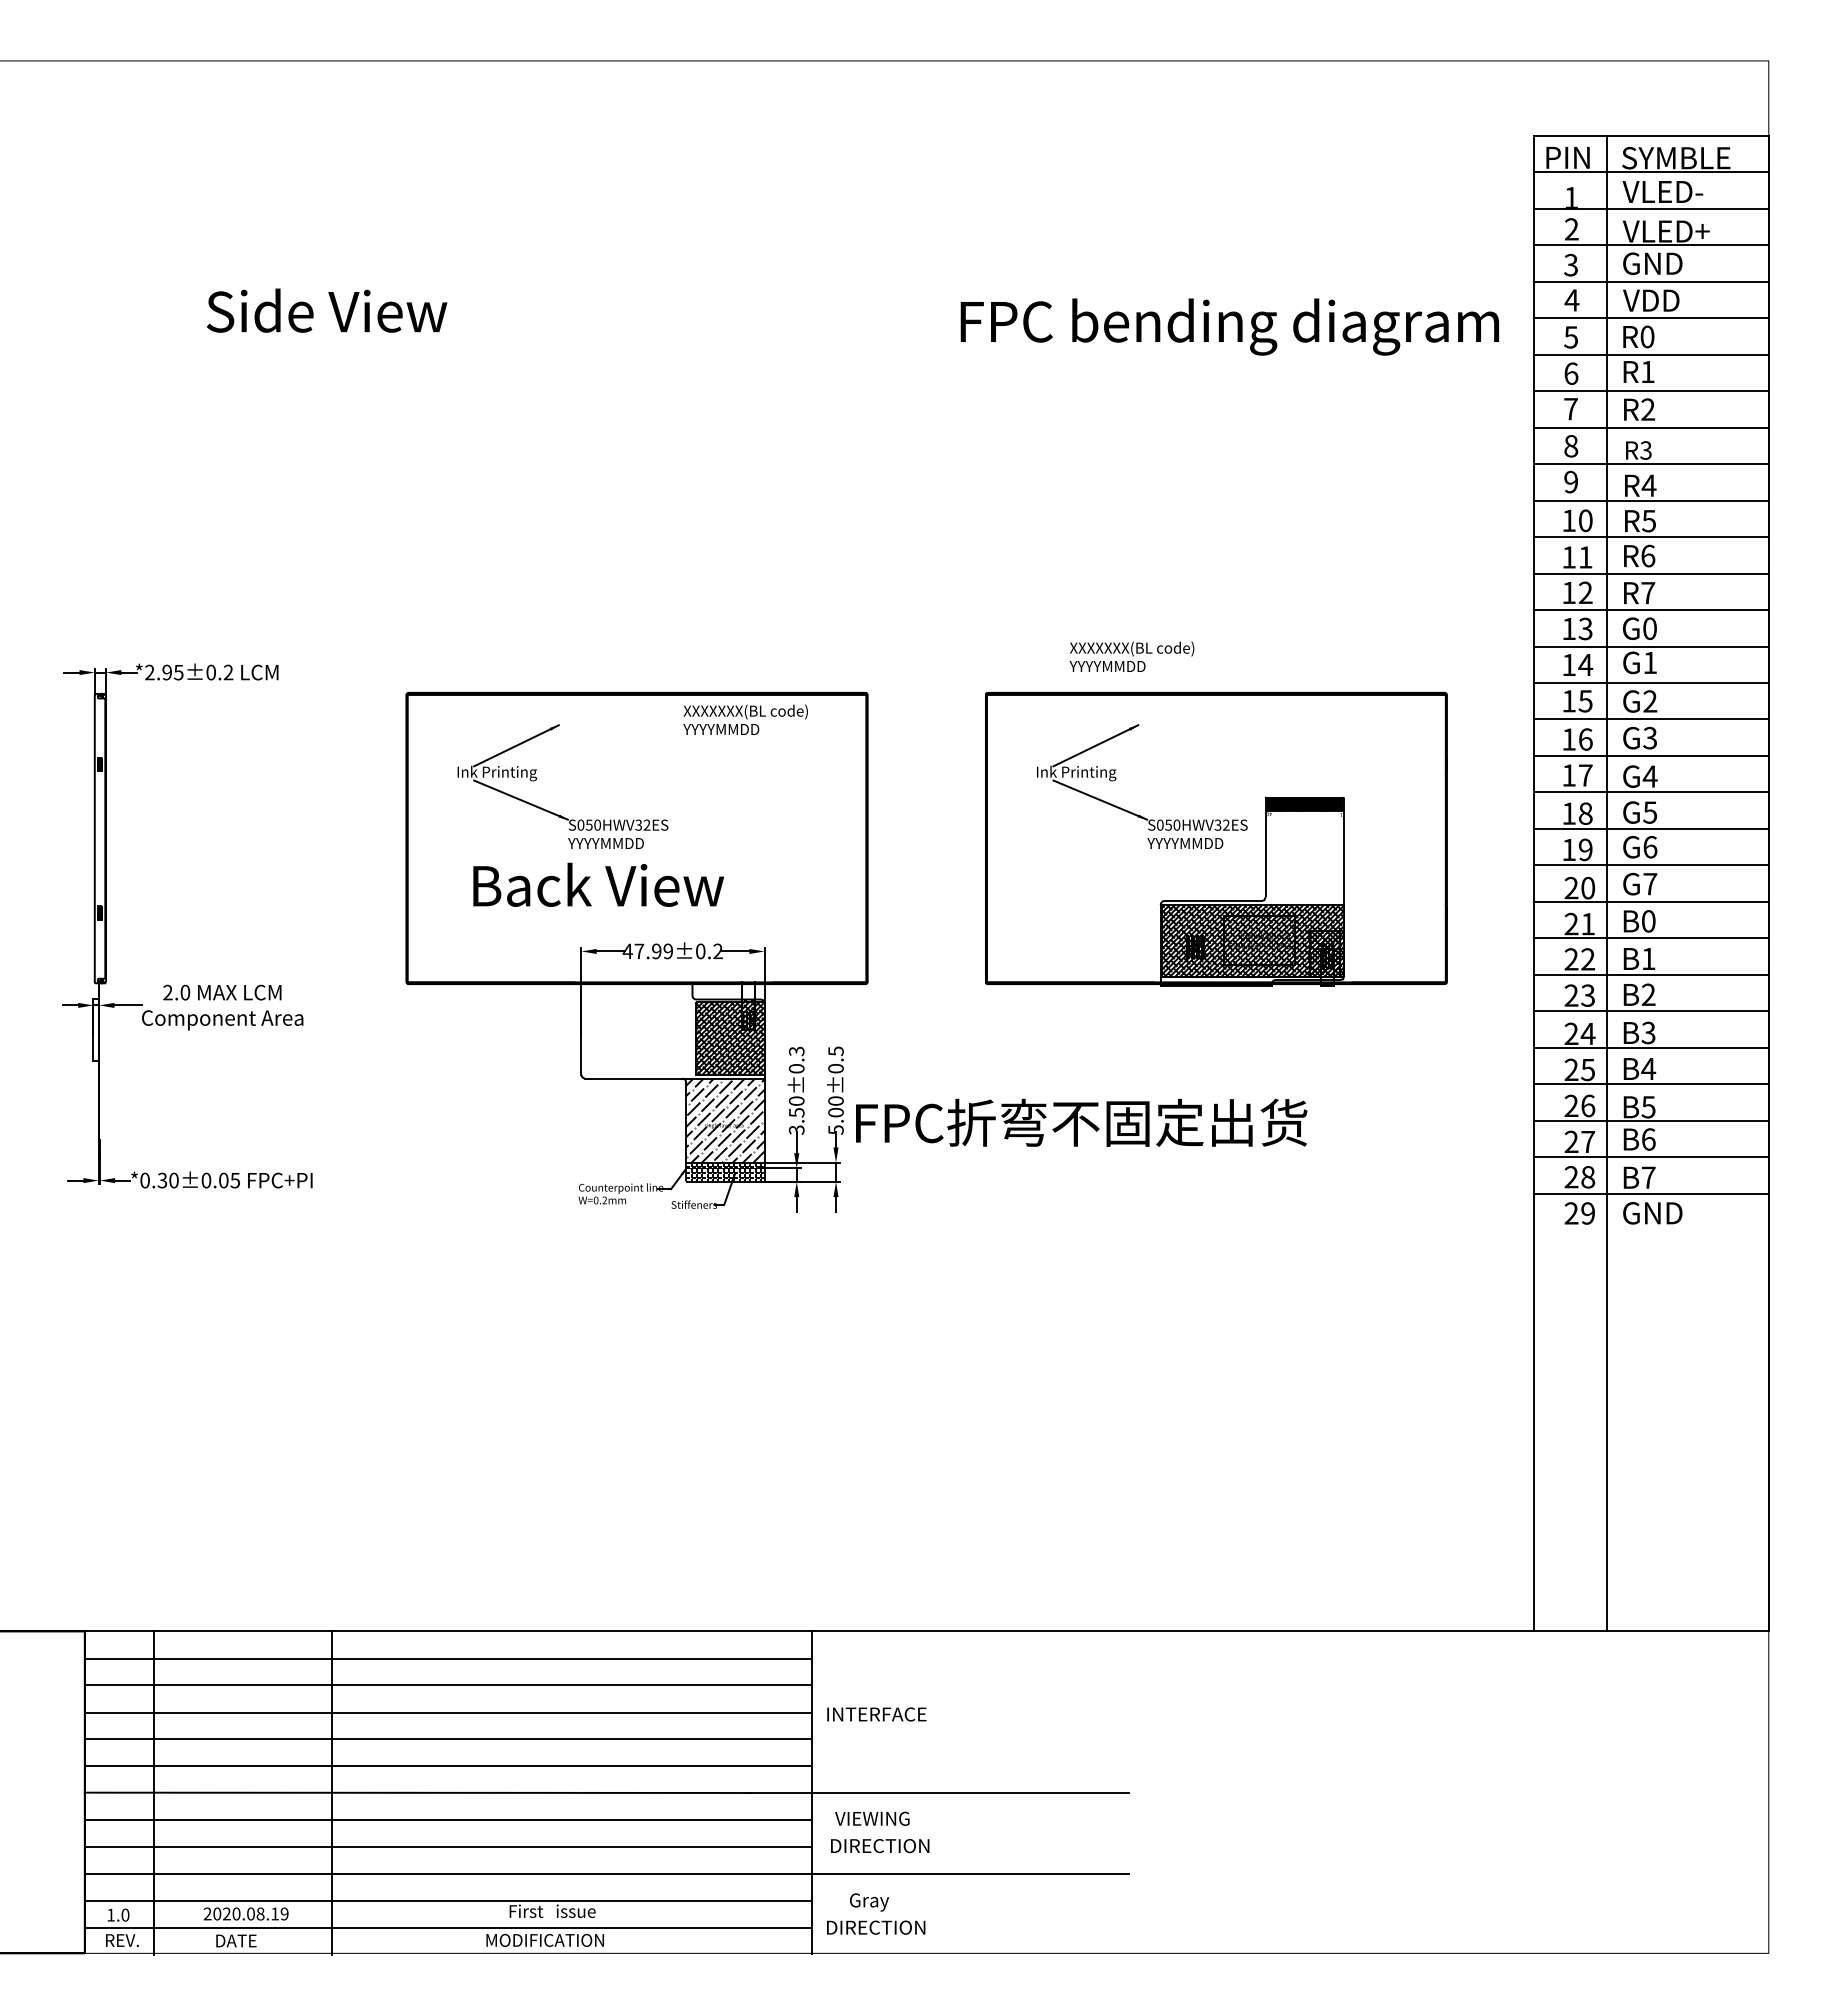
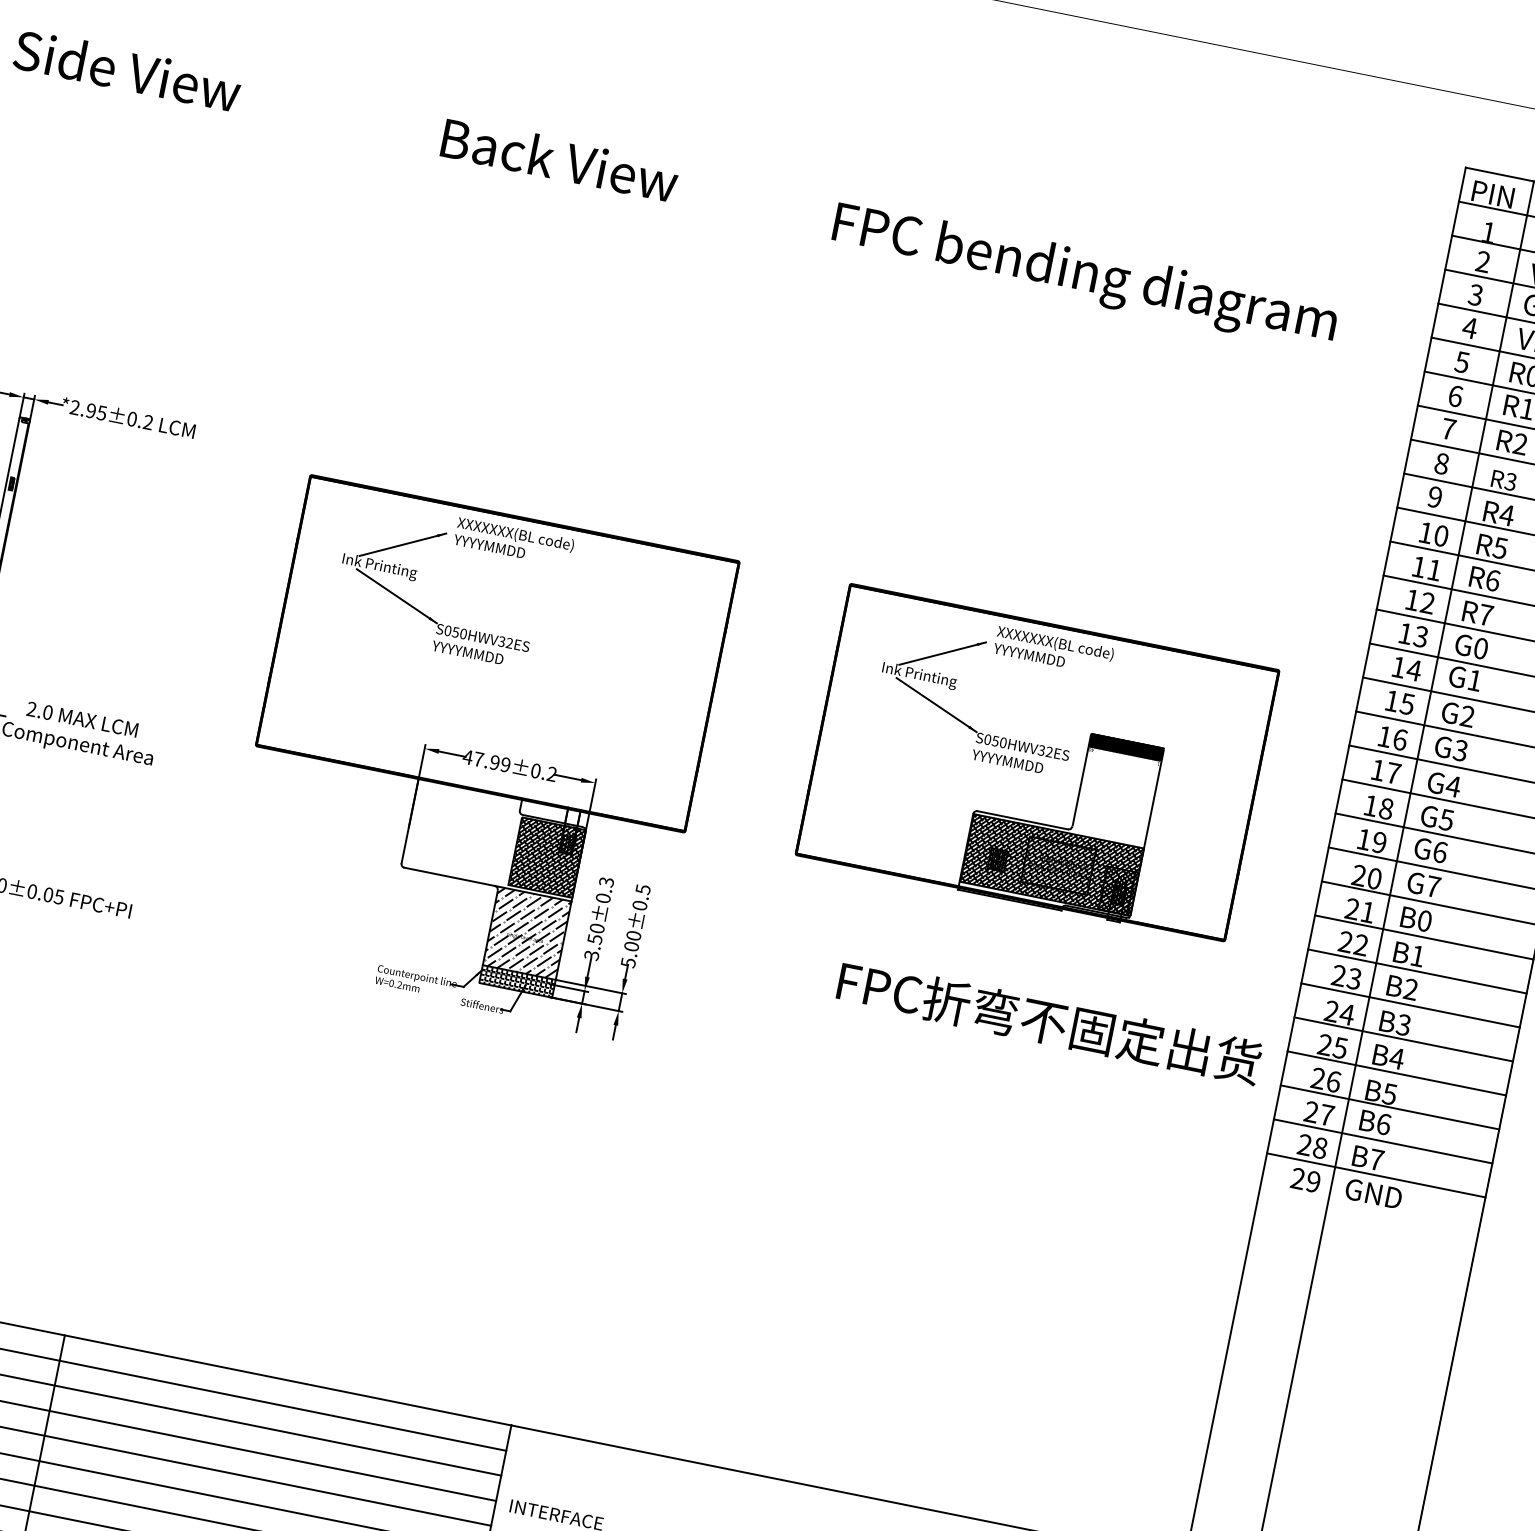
text: (327, 310) -> (128, 70), moved
text: (1229, 326) -> (1084, 275), moved
text: (1131, 656) -> (1053, 650), moved
text: (745, 719) -> (514, 541), moved
text: (598, 884) -> (560, 159), moved
text: (1081, 1122) -> (1049, 1021), moved

